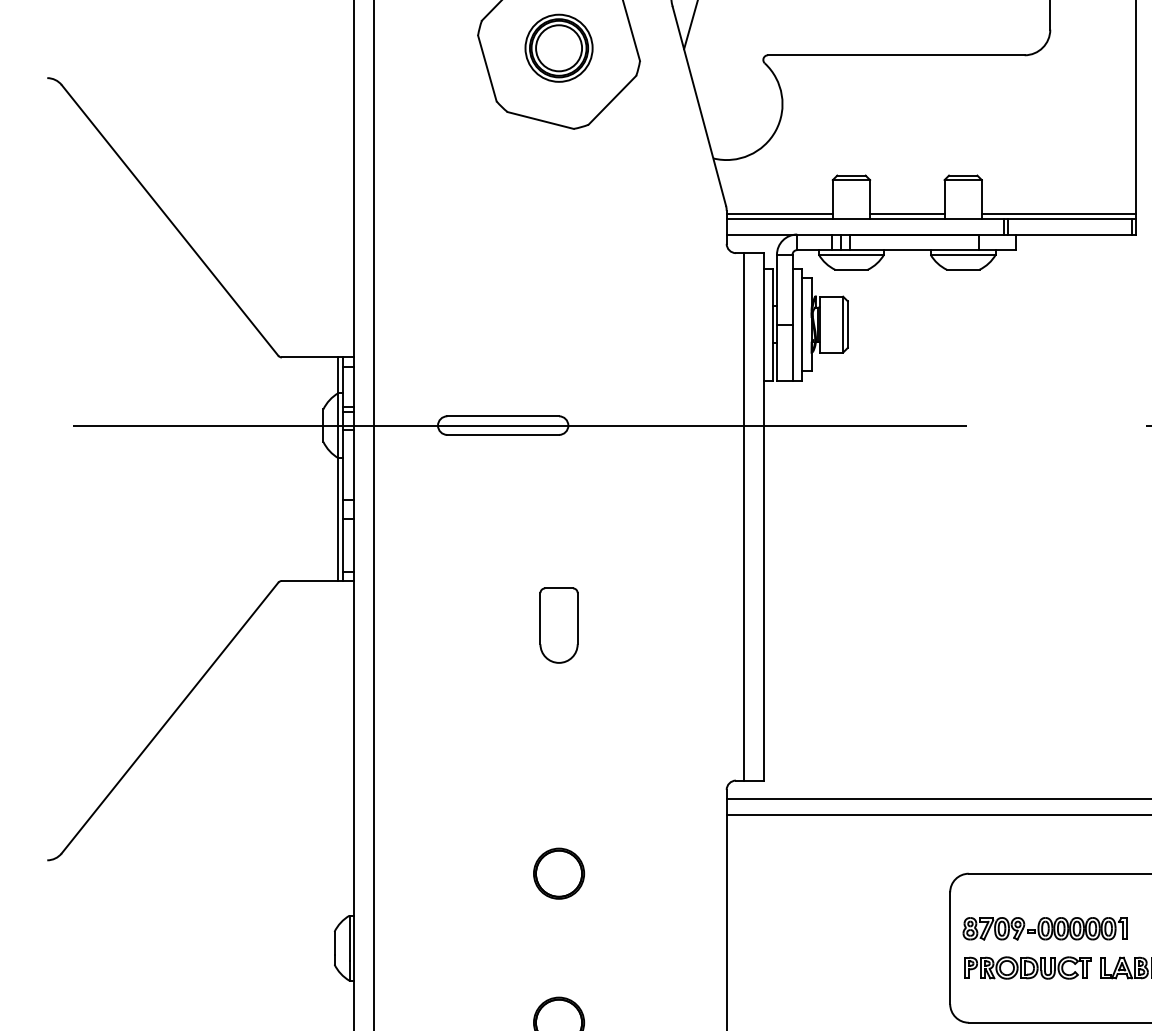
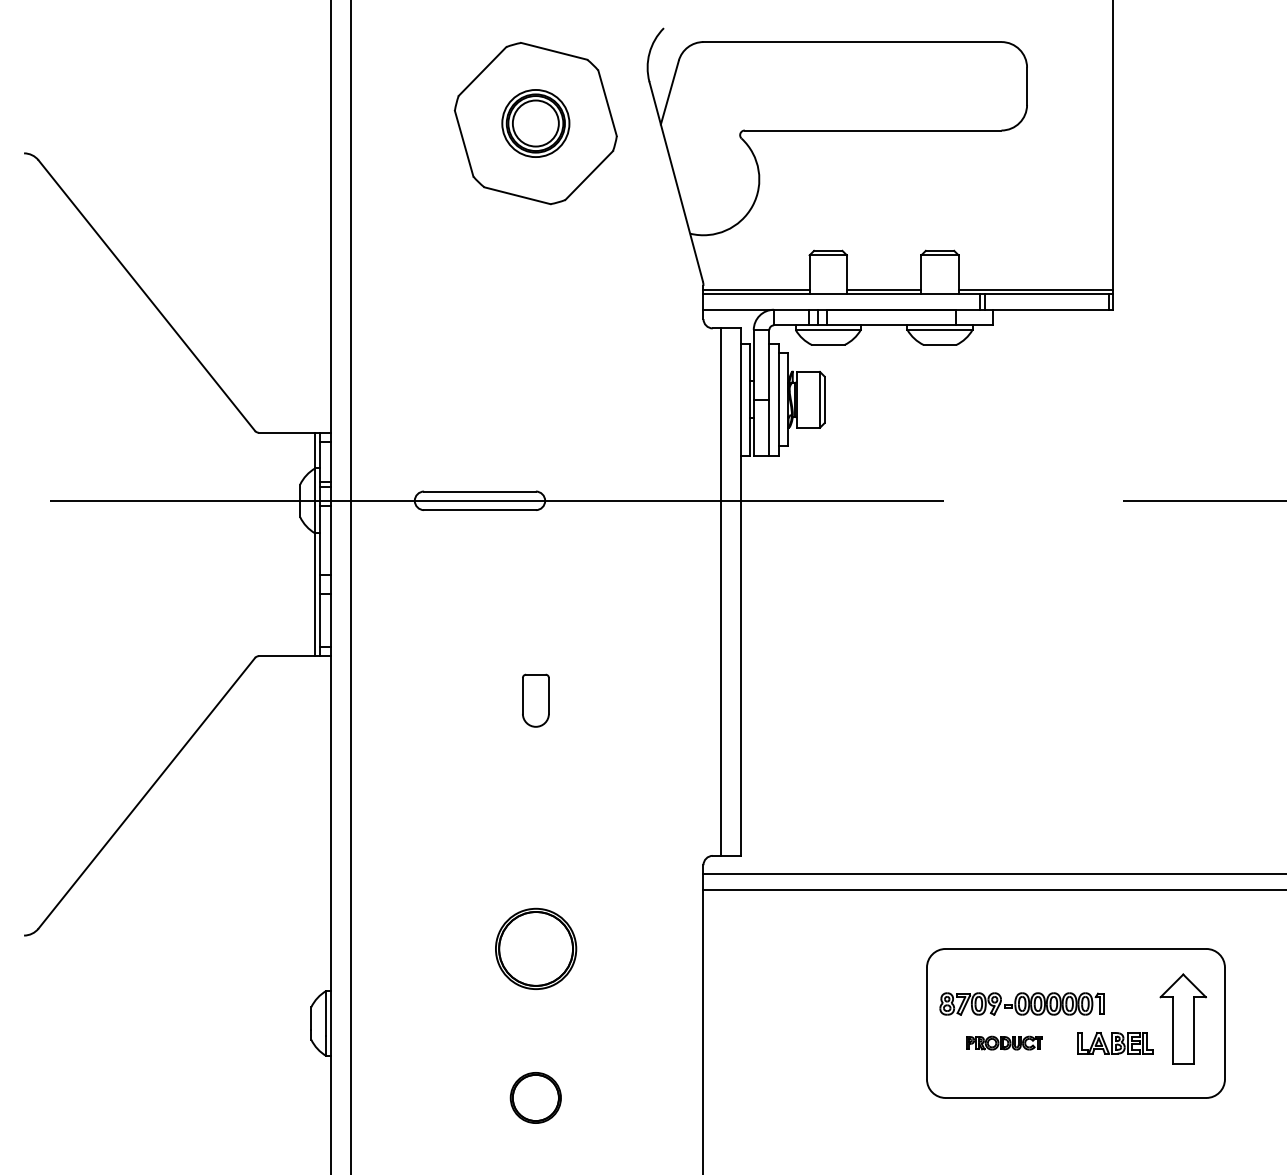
part: (558, 625) -> (535, 700), size x0.7
part: (558, 873) -> (535, 948), size x1.6
part: (1027, 967) -> (1004, 1042), size x0.6

